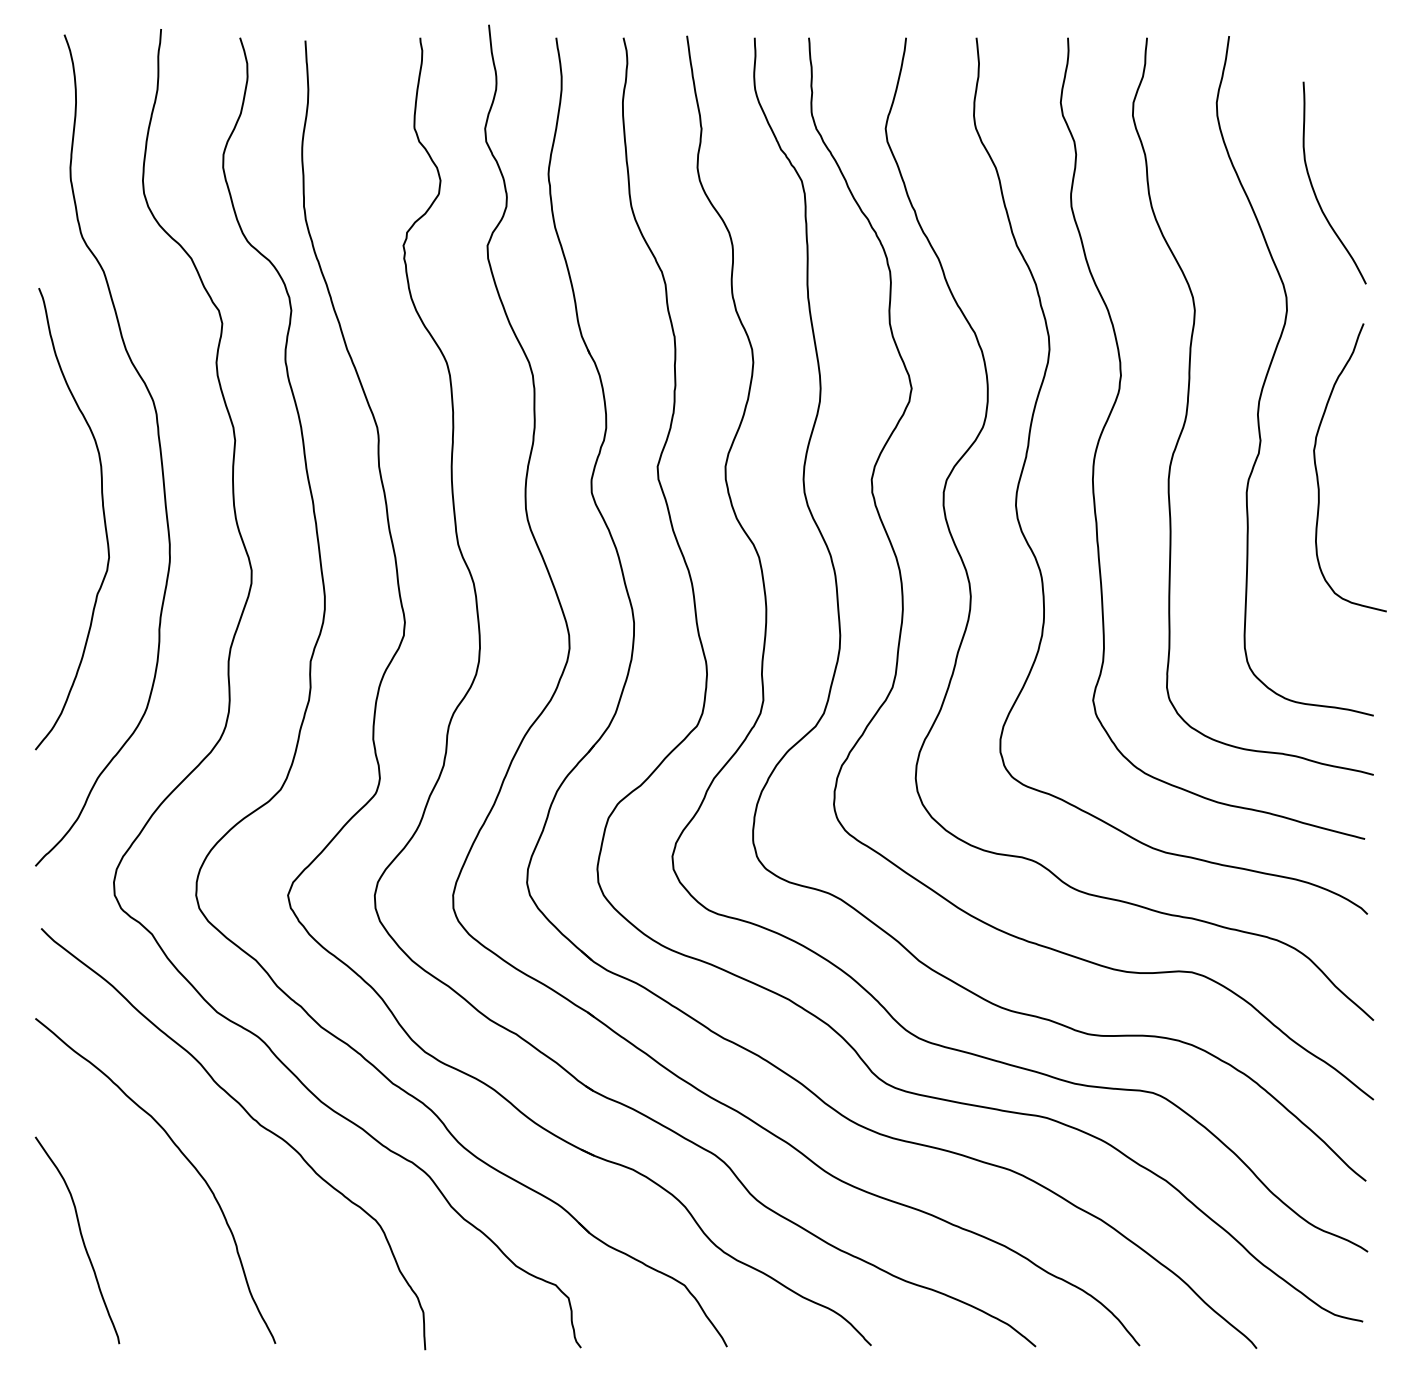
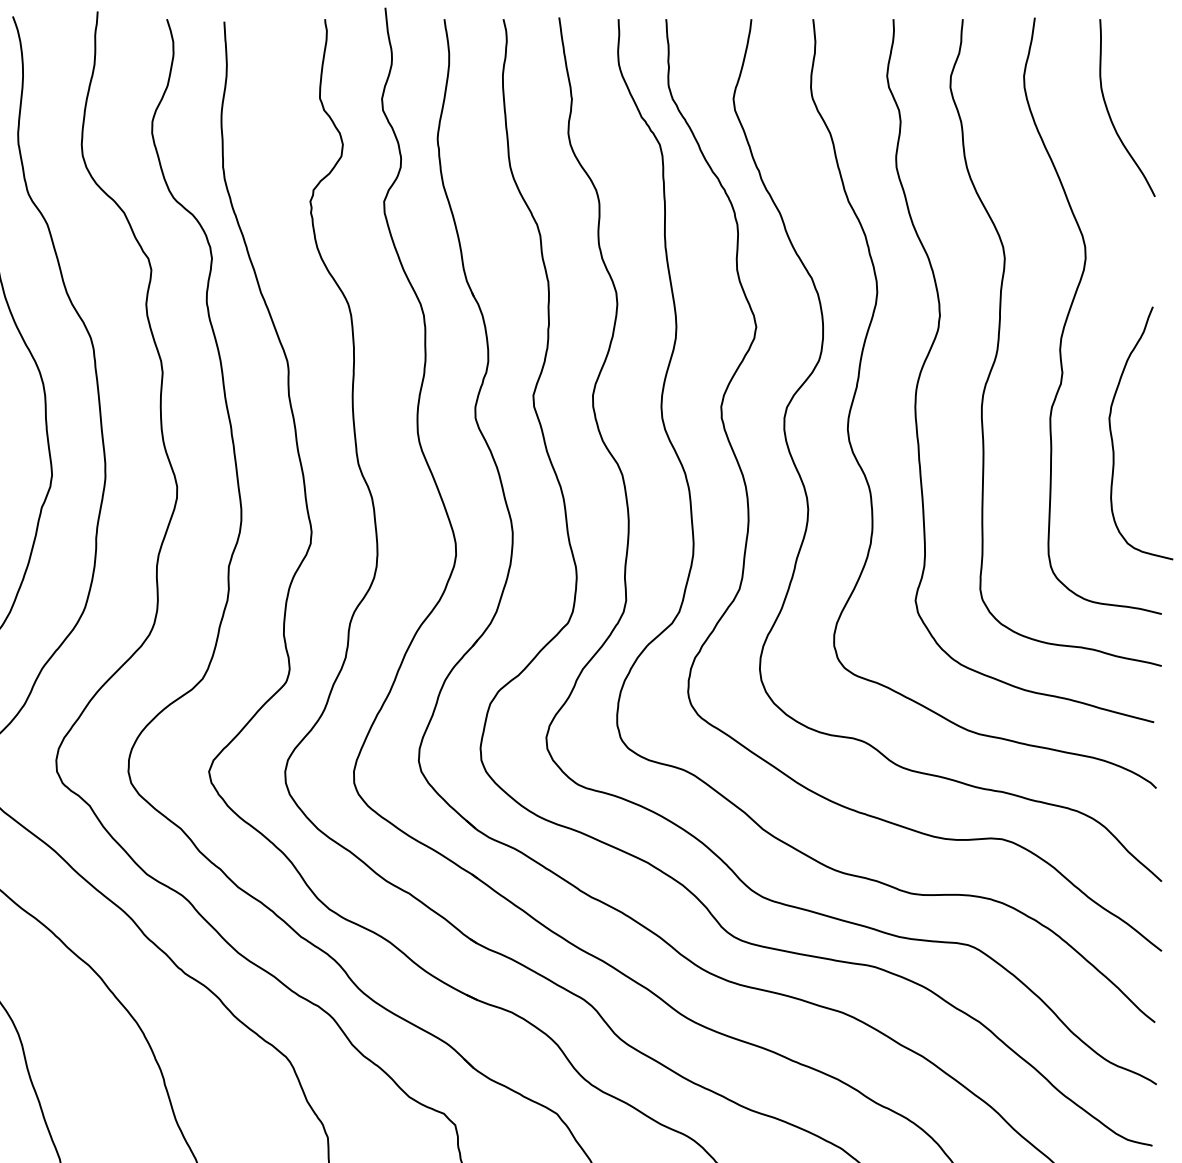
curve: (1314, 189) -> (1109, 113), moved
curve: (1317, 470) -> (1112, 435), moved

